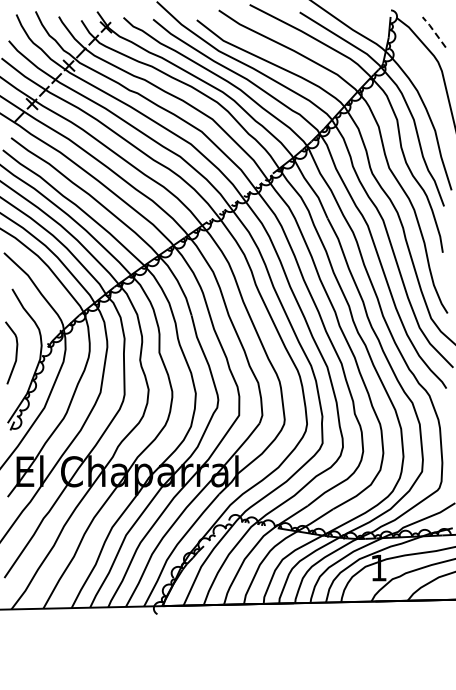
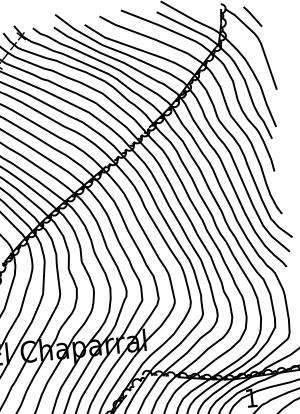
line: (434, 31) -> (252, 16), dashed -> solid

